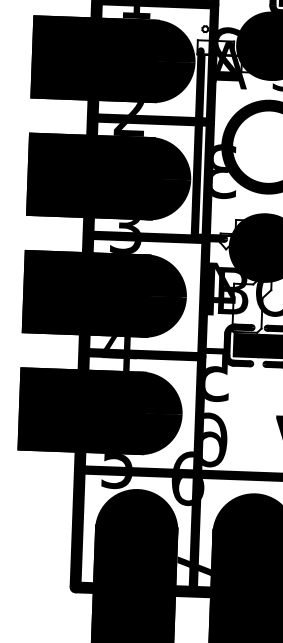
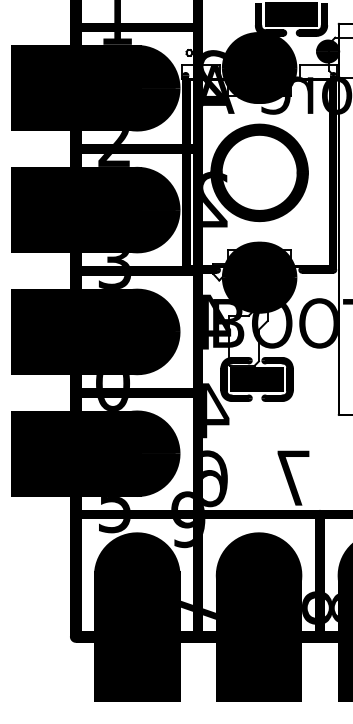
text: (225, 171) -> (215, 199), 3 -> 2
text: (119, 353) -> (112, 392), 4 -> 0
text: (218, 375) -> (216, 411), 5 -> 4
text: (188, 478) -> (188, 519), 6 -> 9

